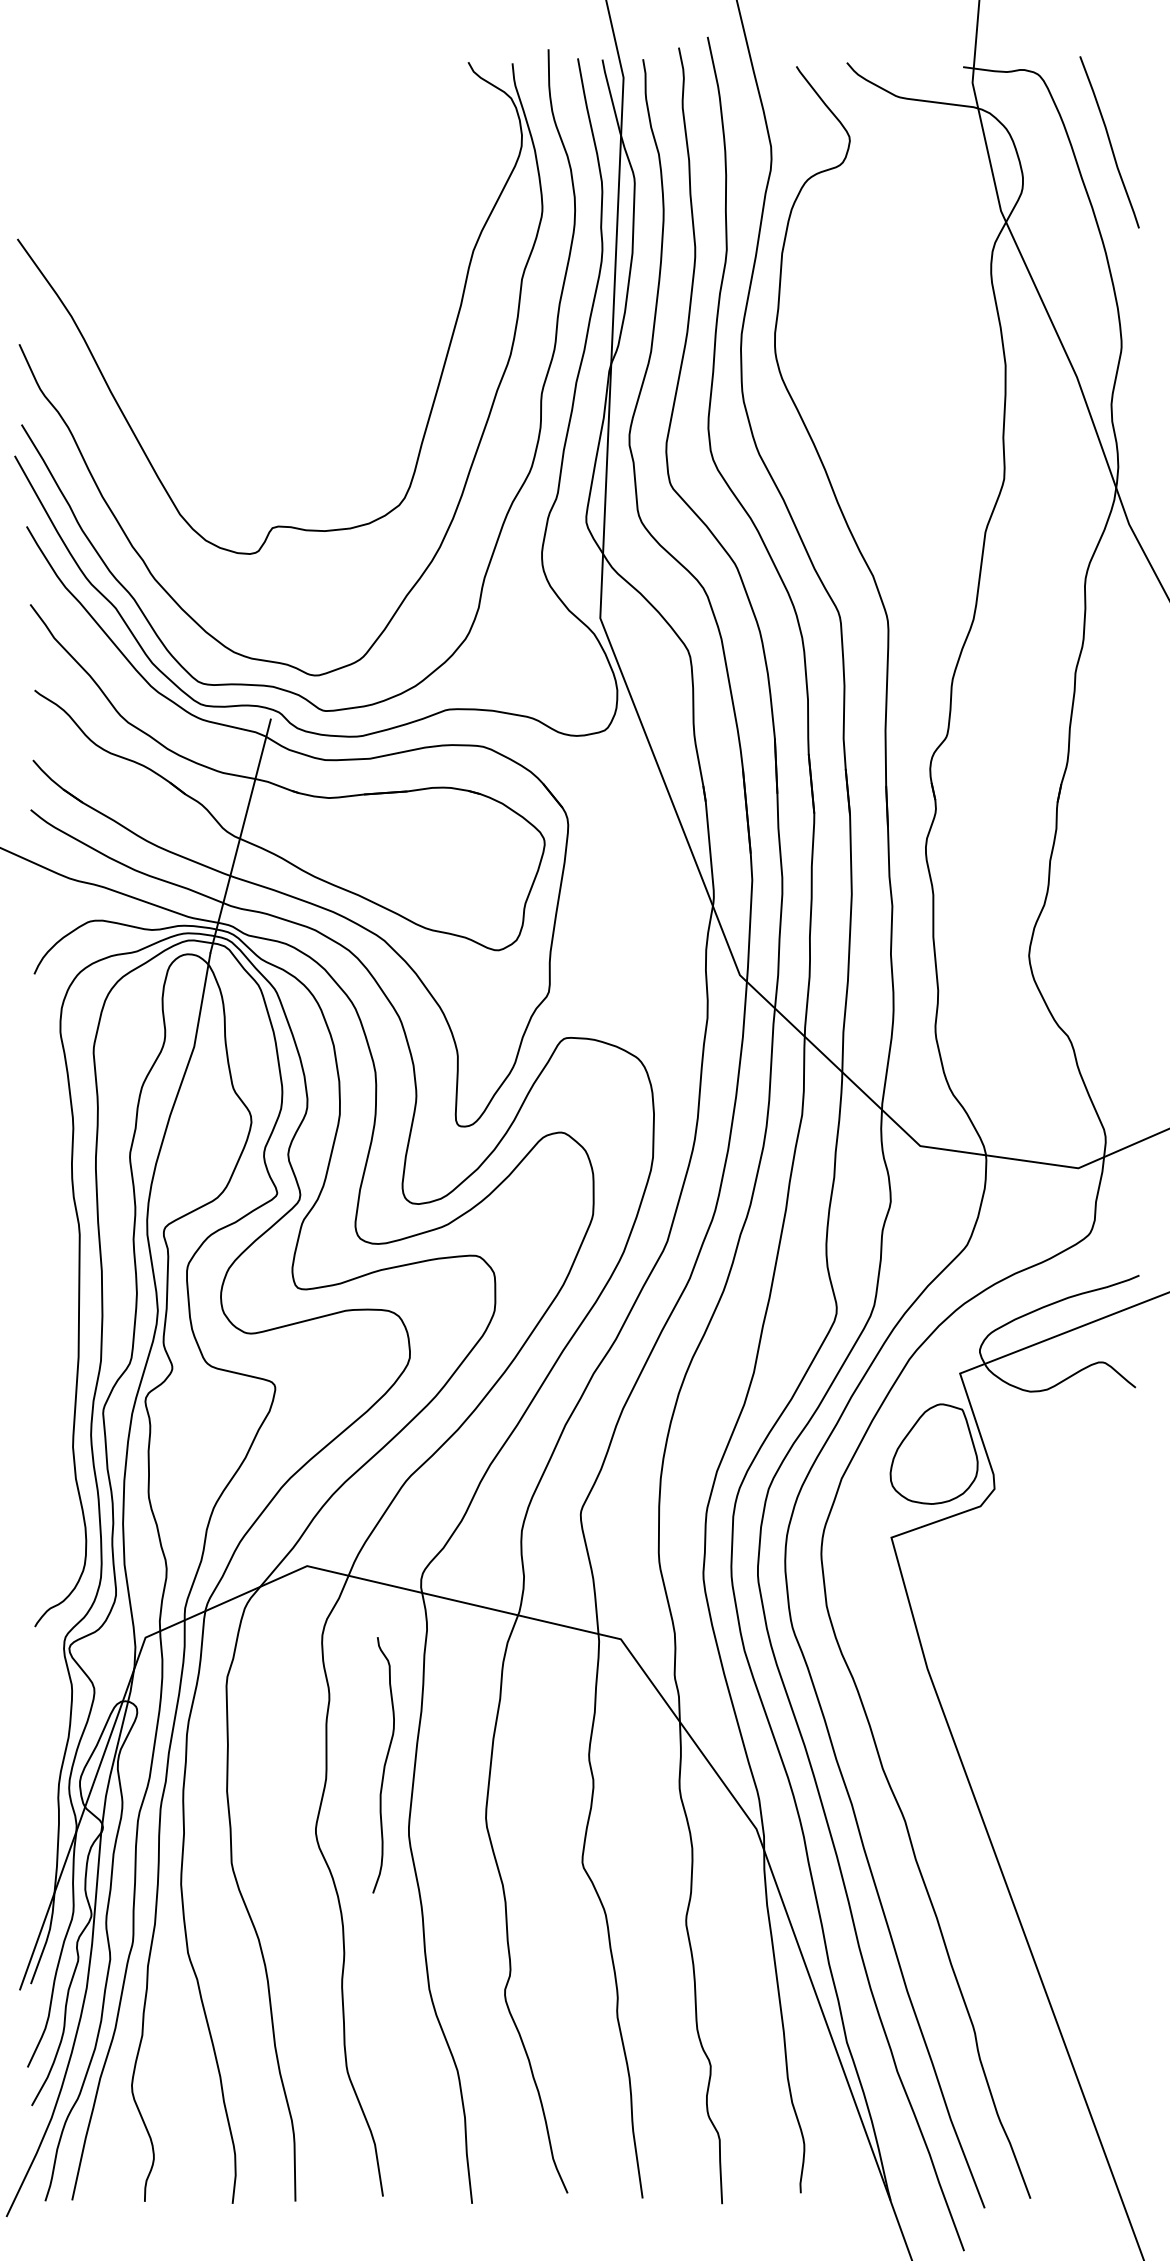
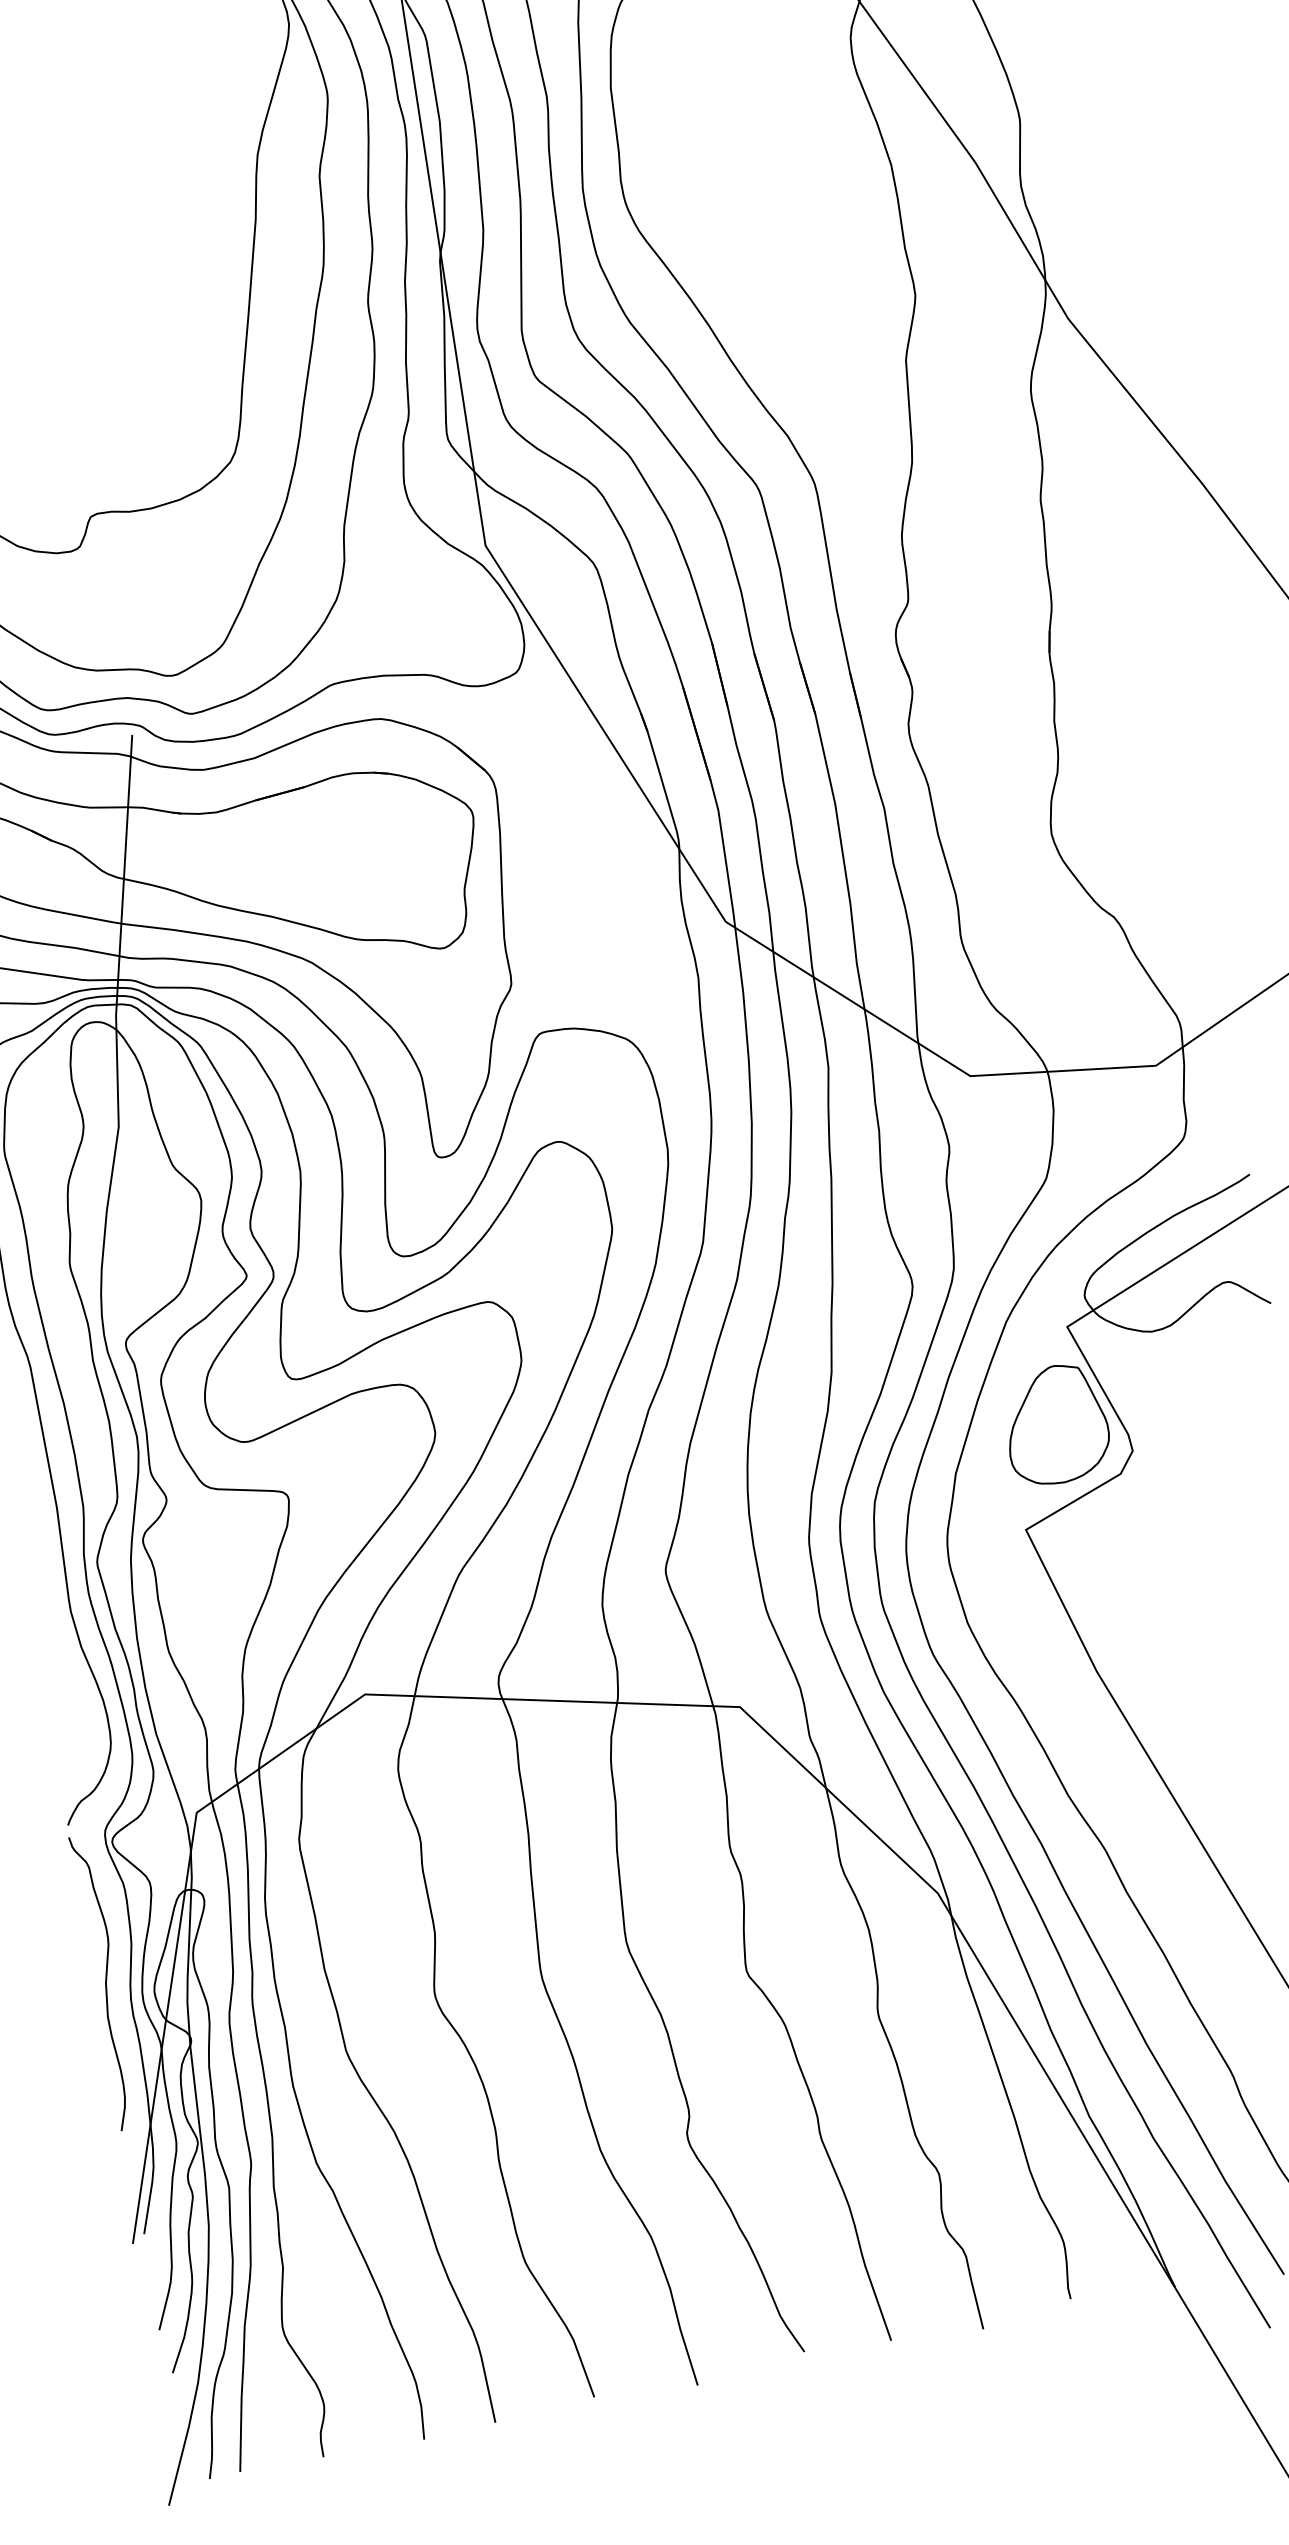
curve: (383, 1765) -> (104, 1982), moved

